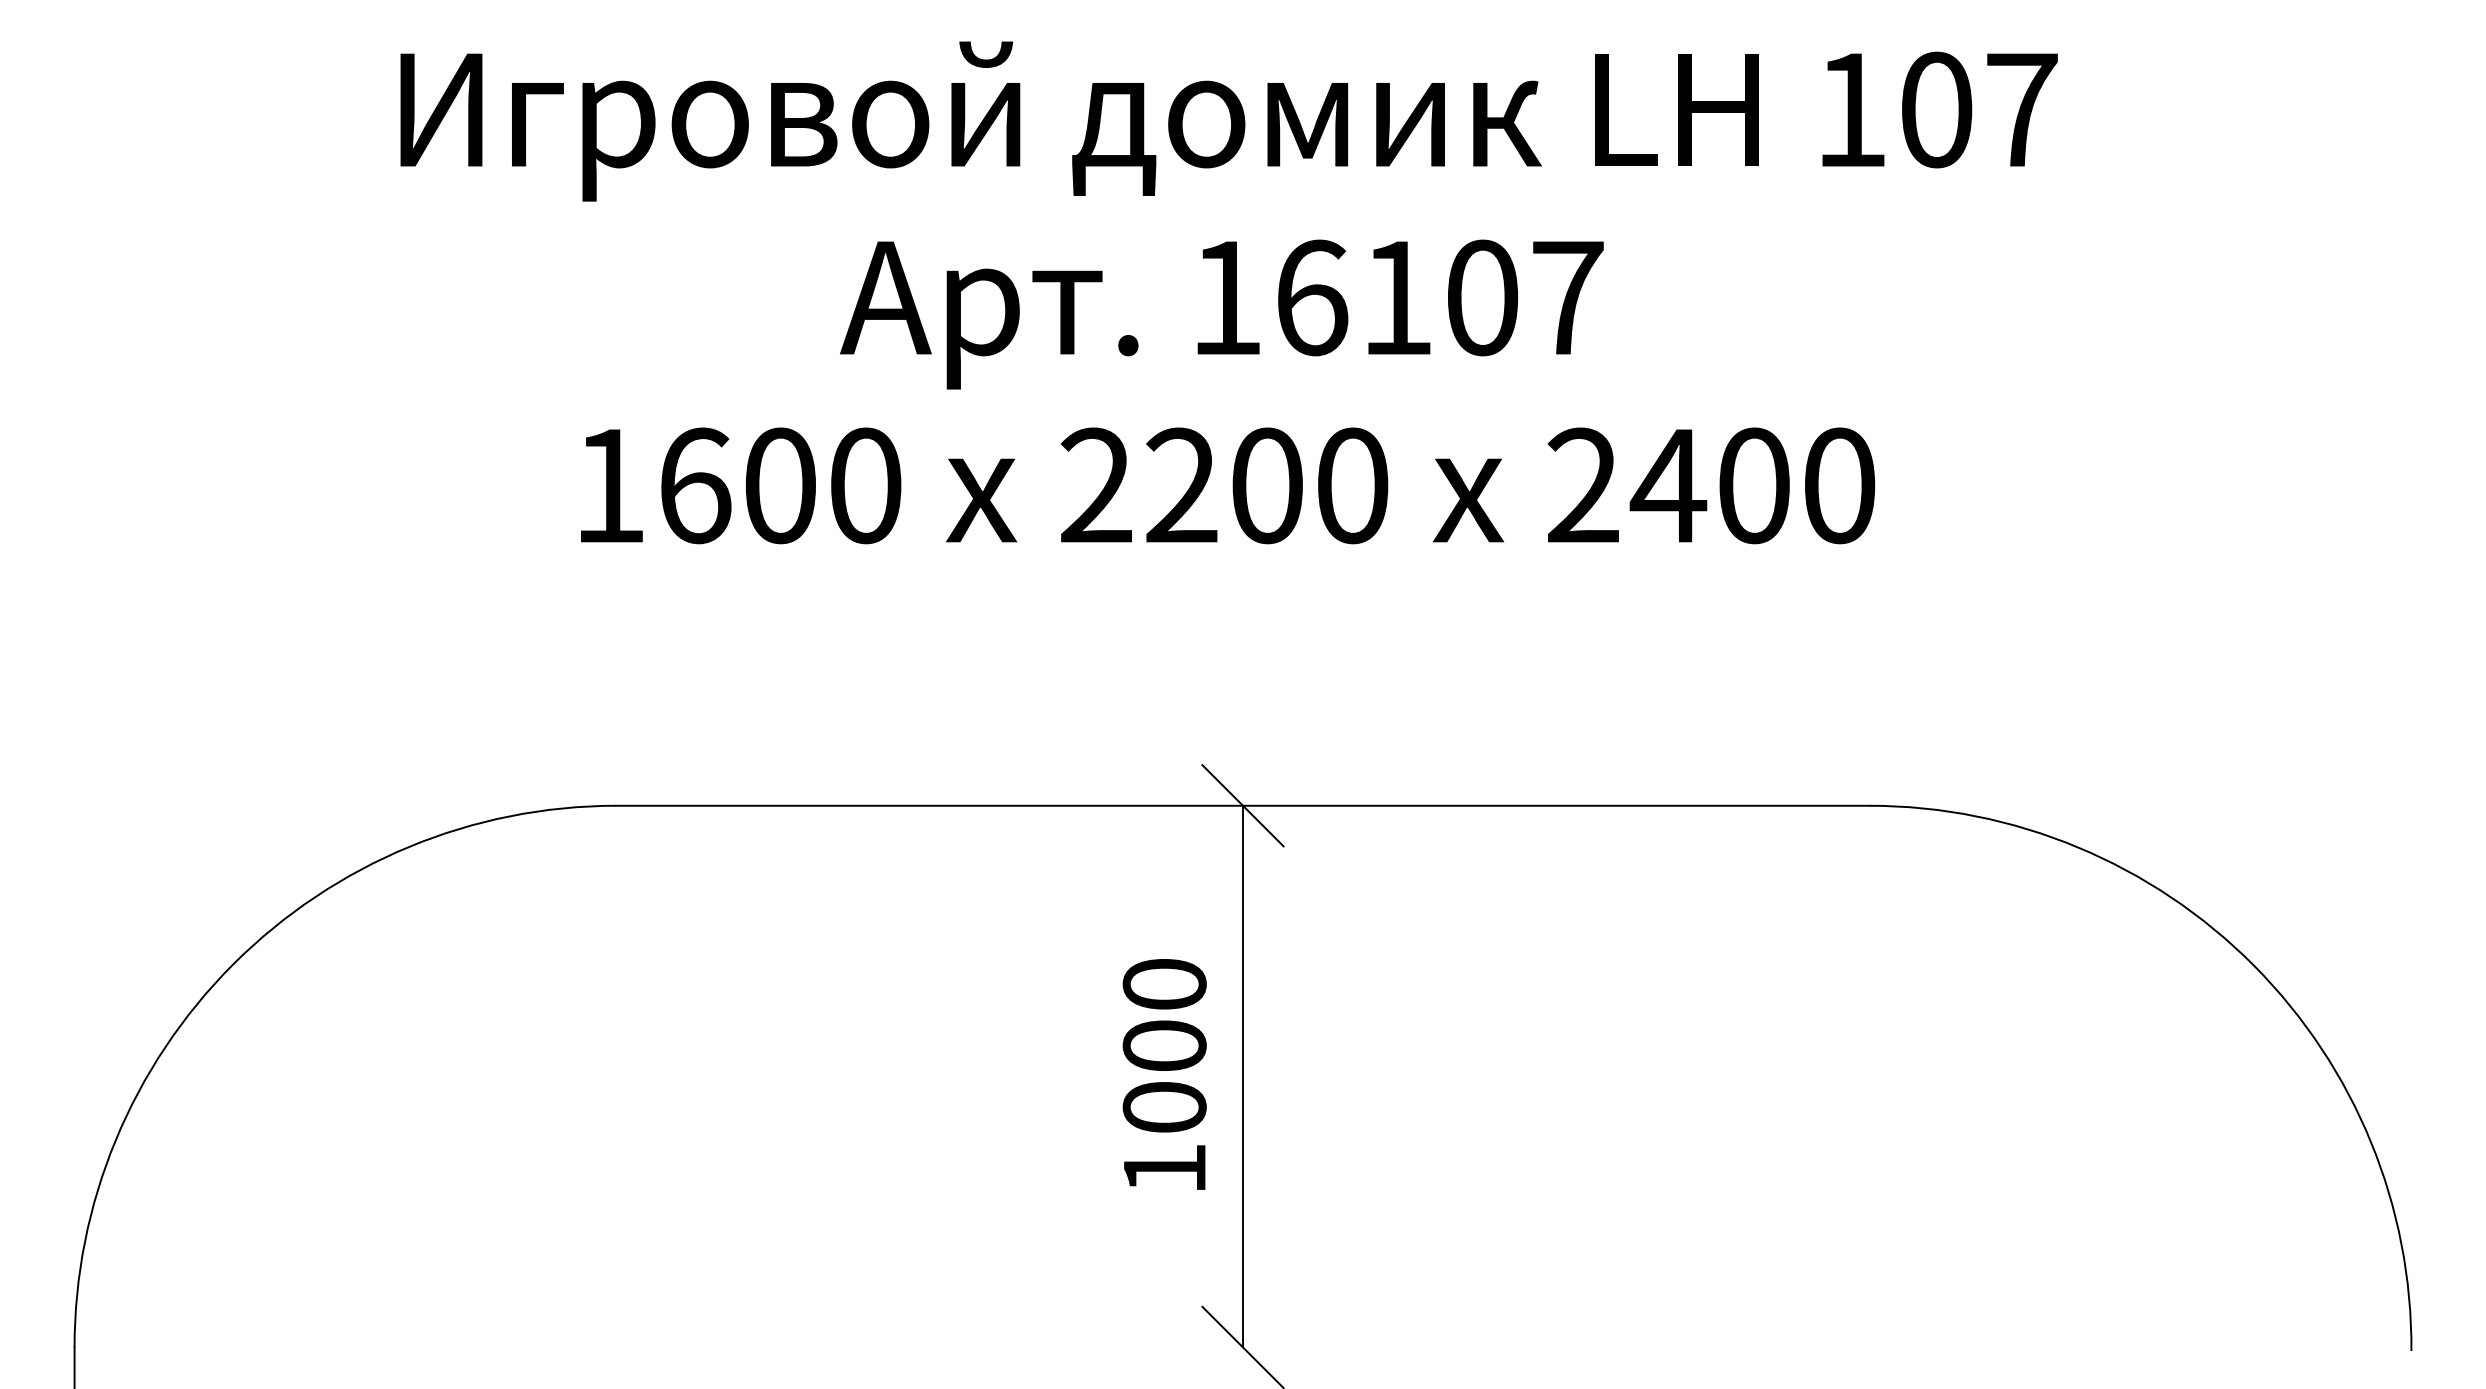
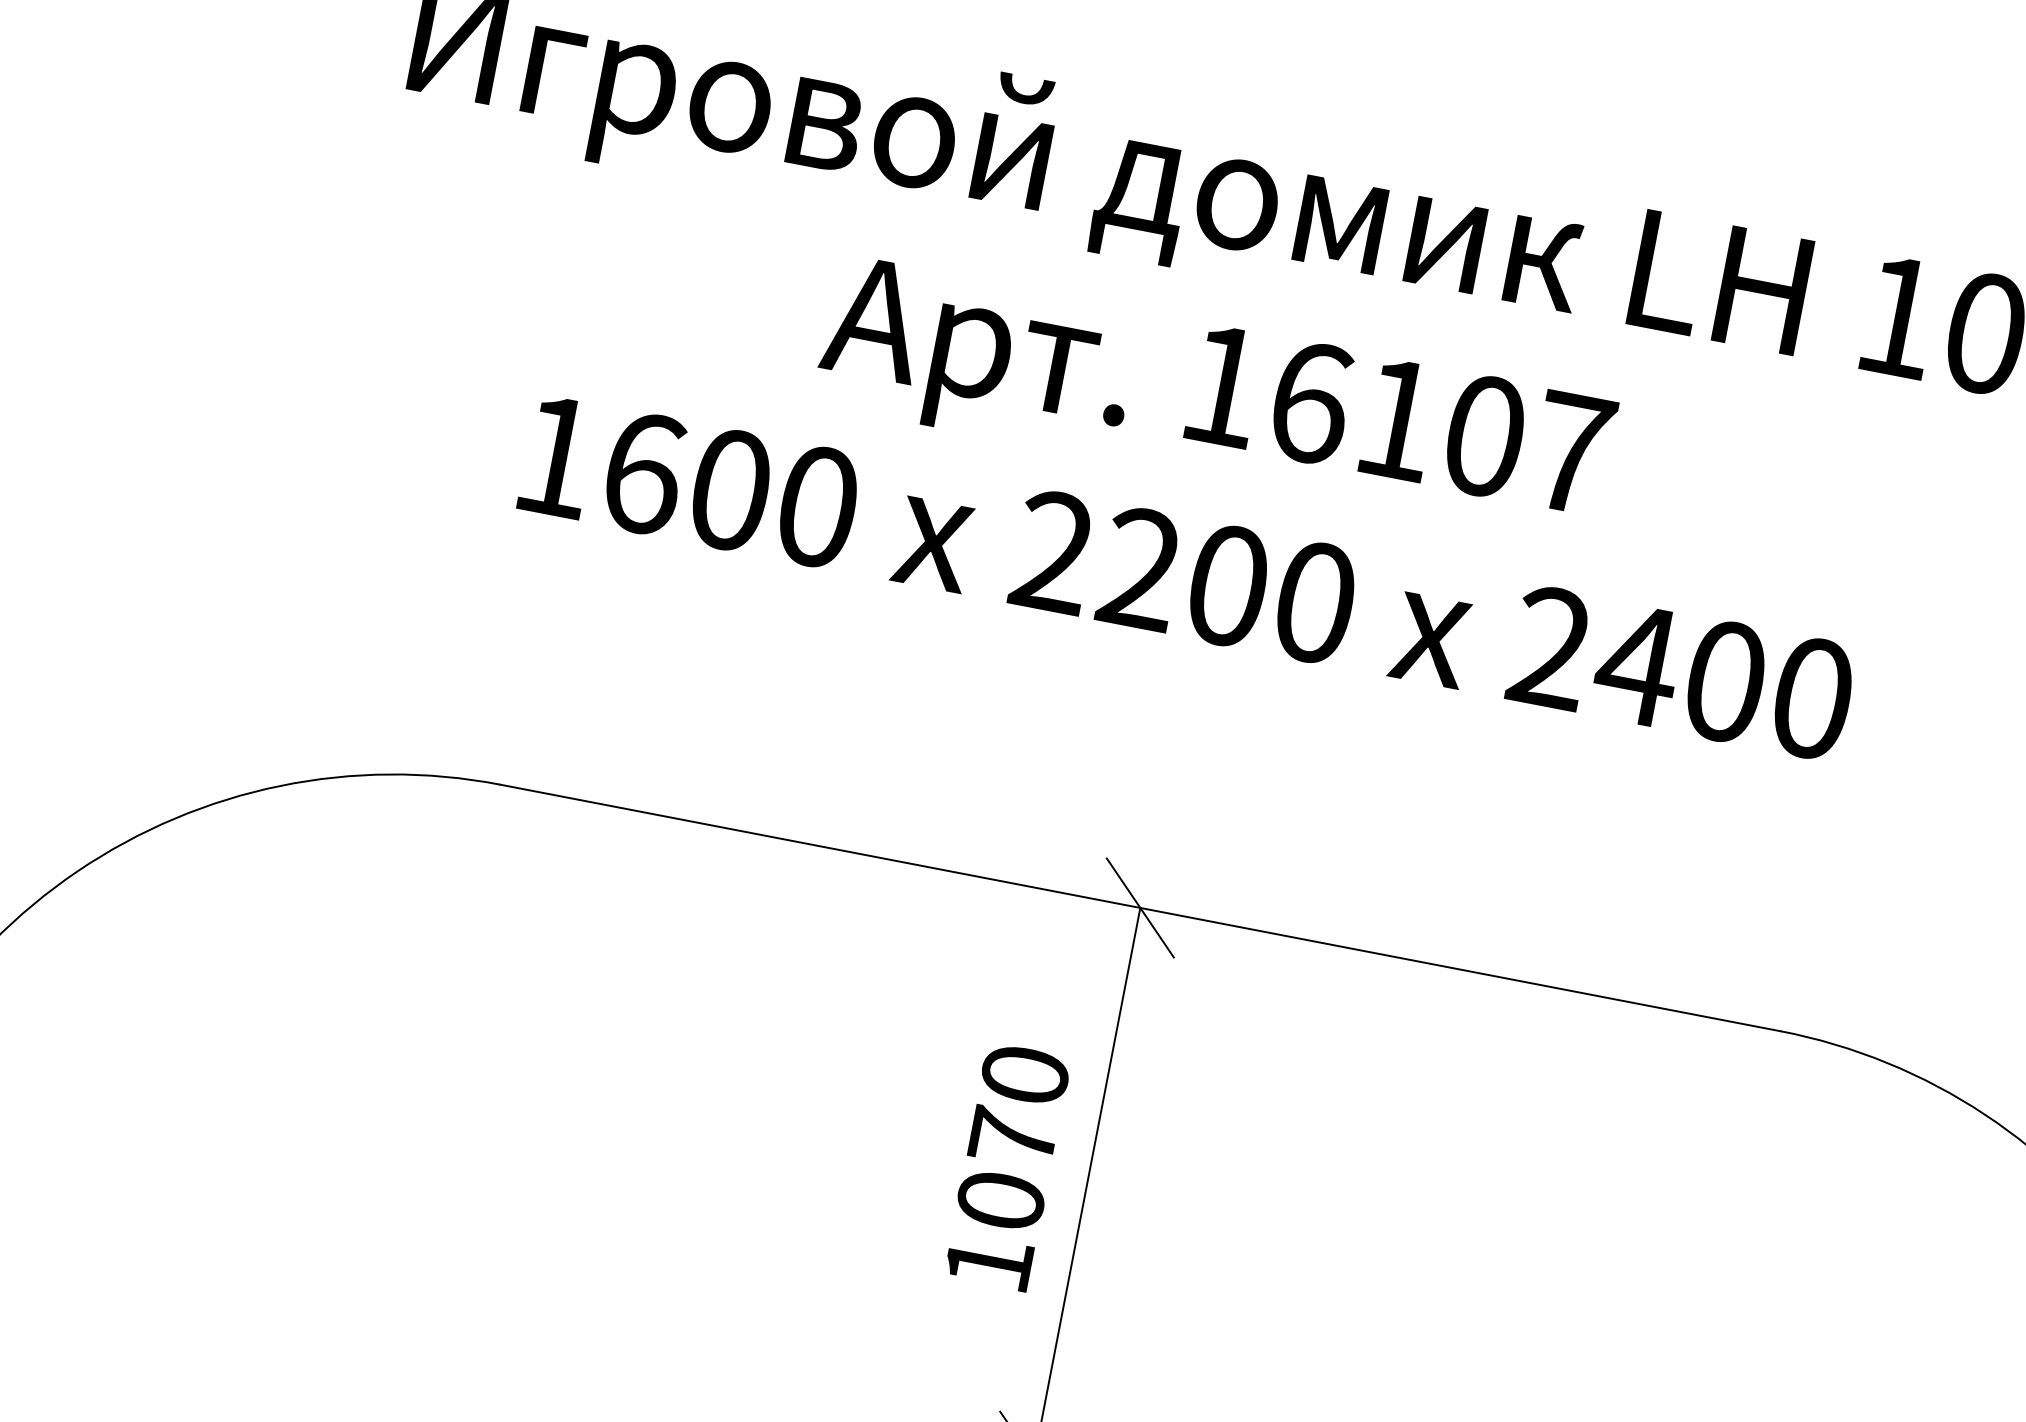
text: (1164, 1045) -> (1012, 1137), 1000 -> 1070

